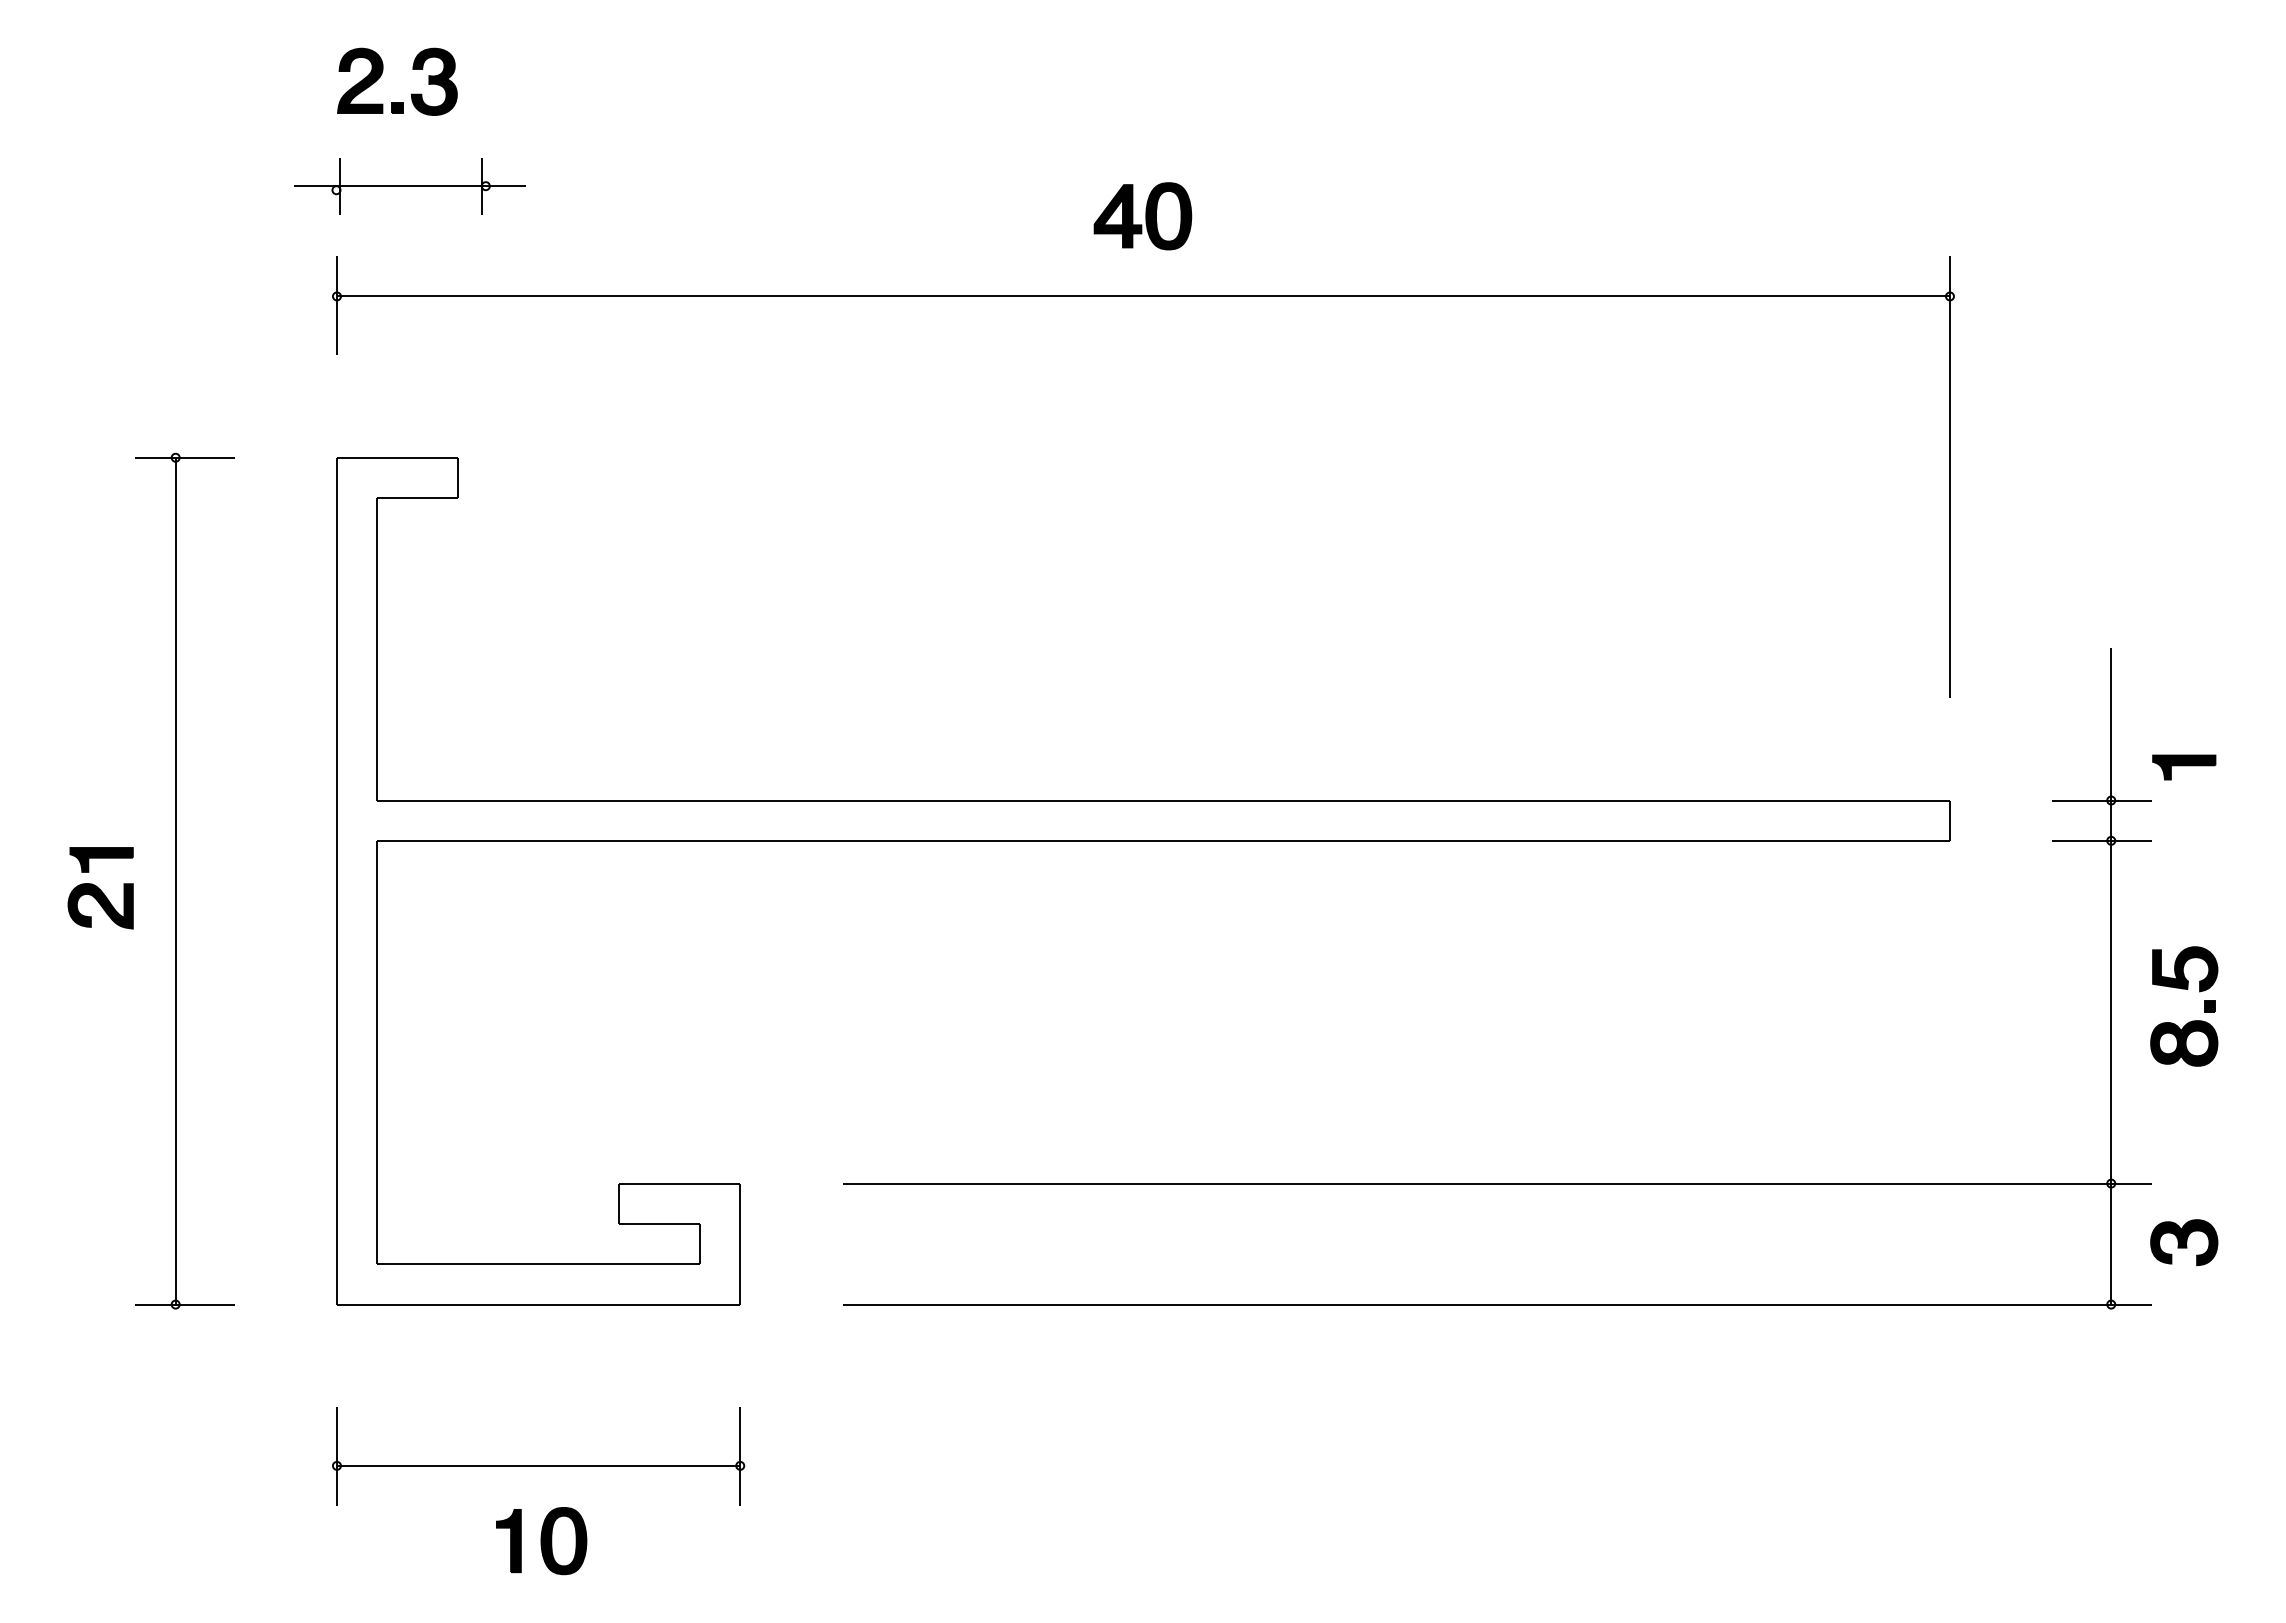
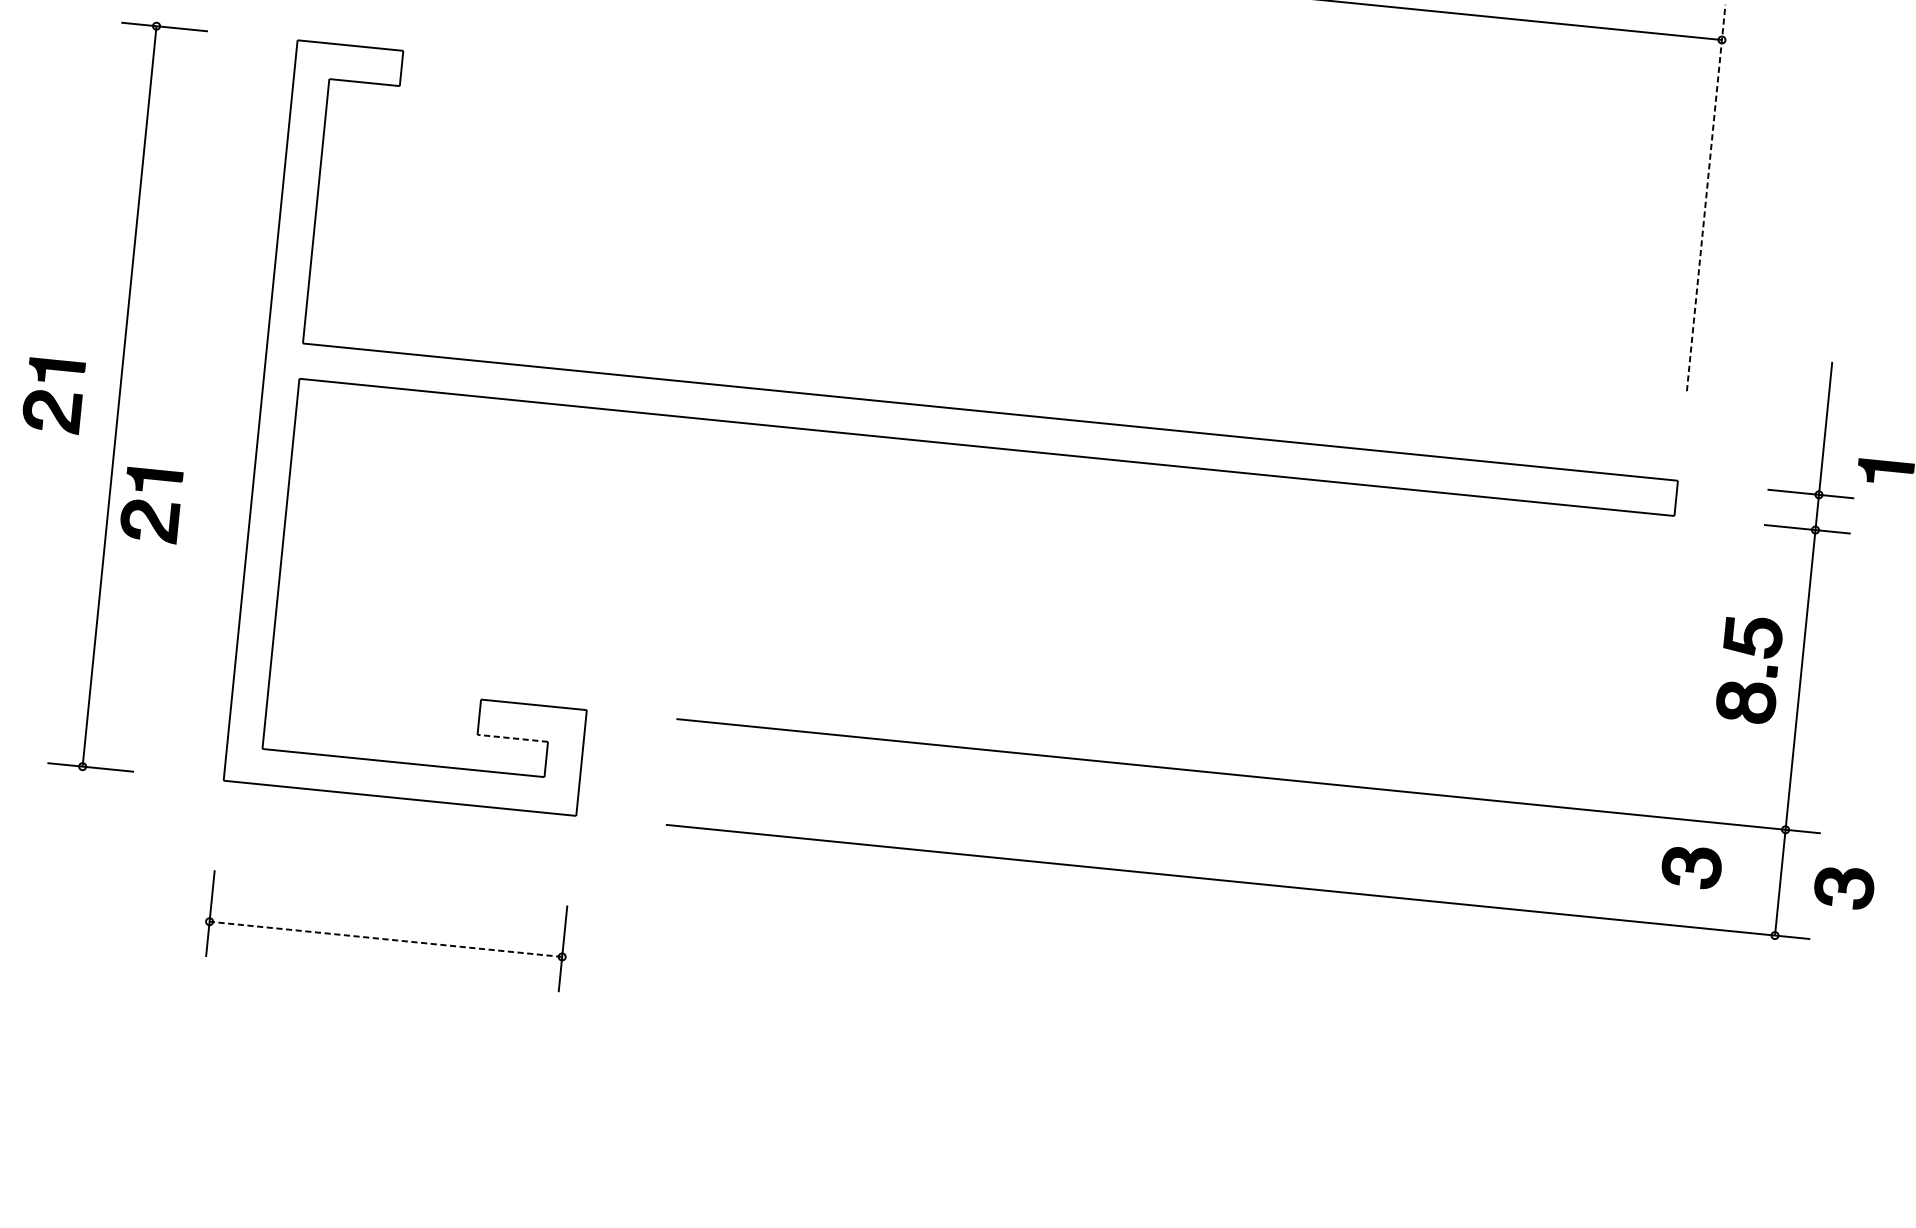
line: (1949, 477) -> (1705, 198), solid -> dashed
part: (223, 1001) -> (150, 505), added
part: (2189, 1021) -> (1752, 683), moved
line: (659, 1223) -> (512, 737), solid -> dashed
part: (2009, 1236) -> (1691, 867), added
line: (538, 1465) -> (385, 939), solid -> dashed
part: (541, 1541) -> (381, 1005), removed

